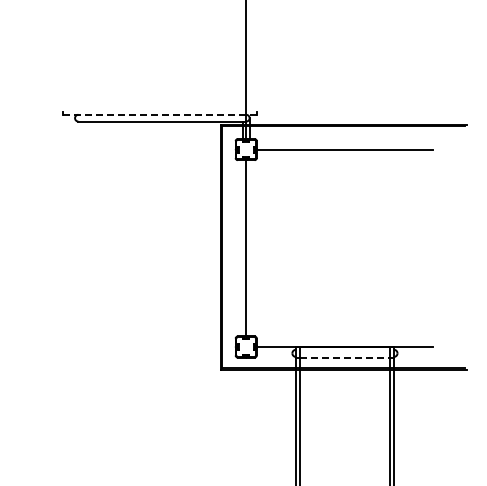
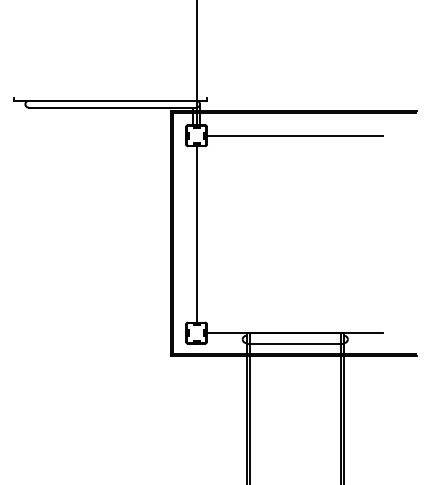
line: (160, 114) -> (110, 100), dashed -> solid
line: (345, 357) -> (295, 343), dashed -> solid

